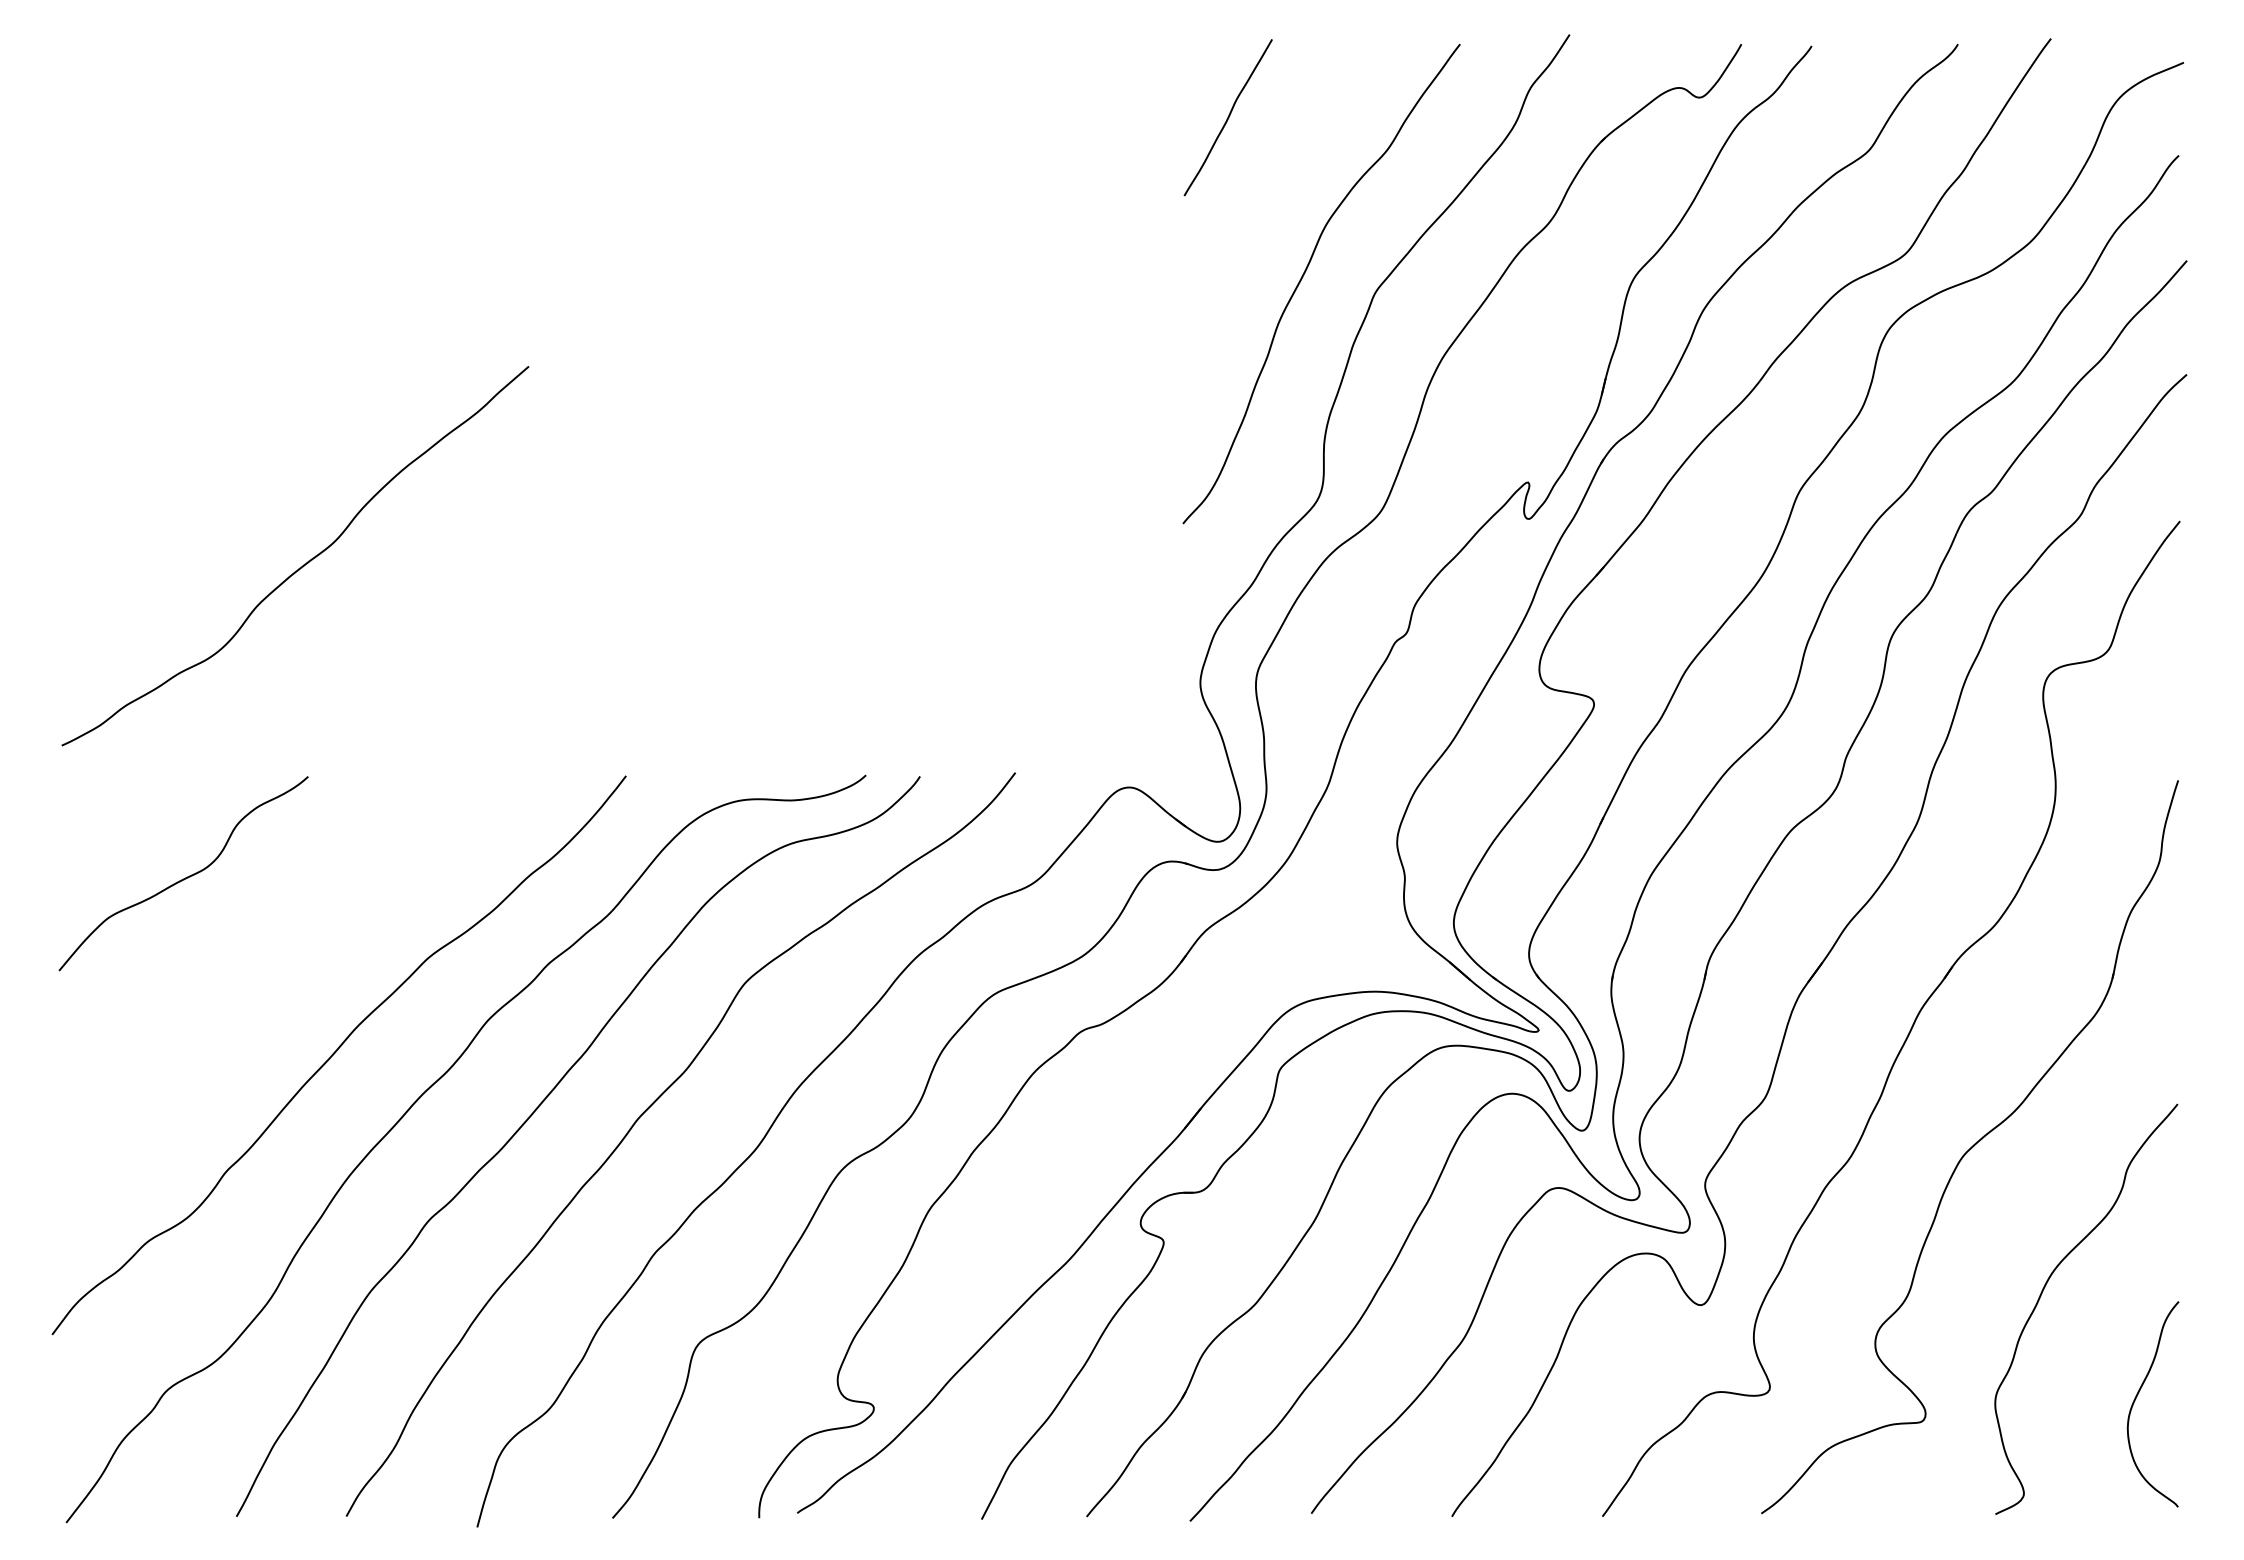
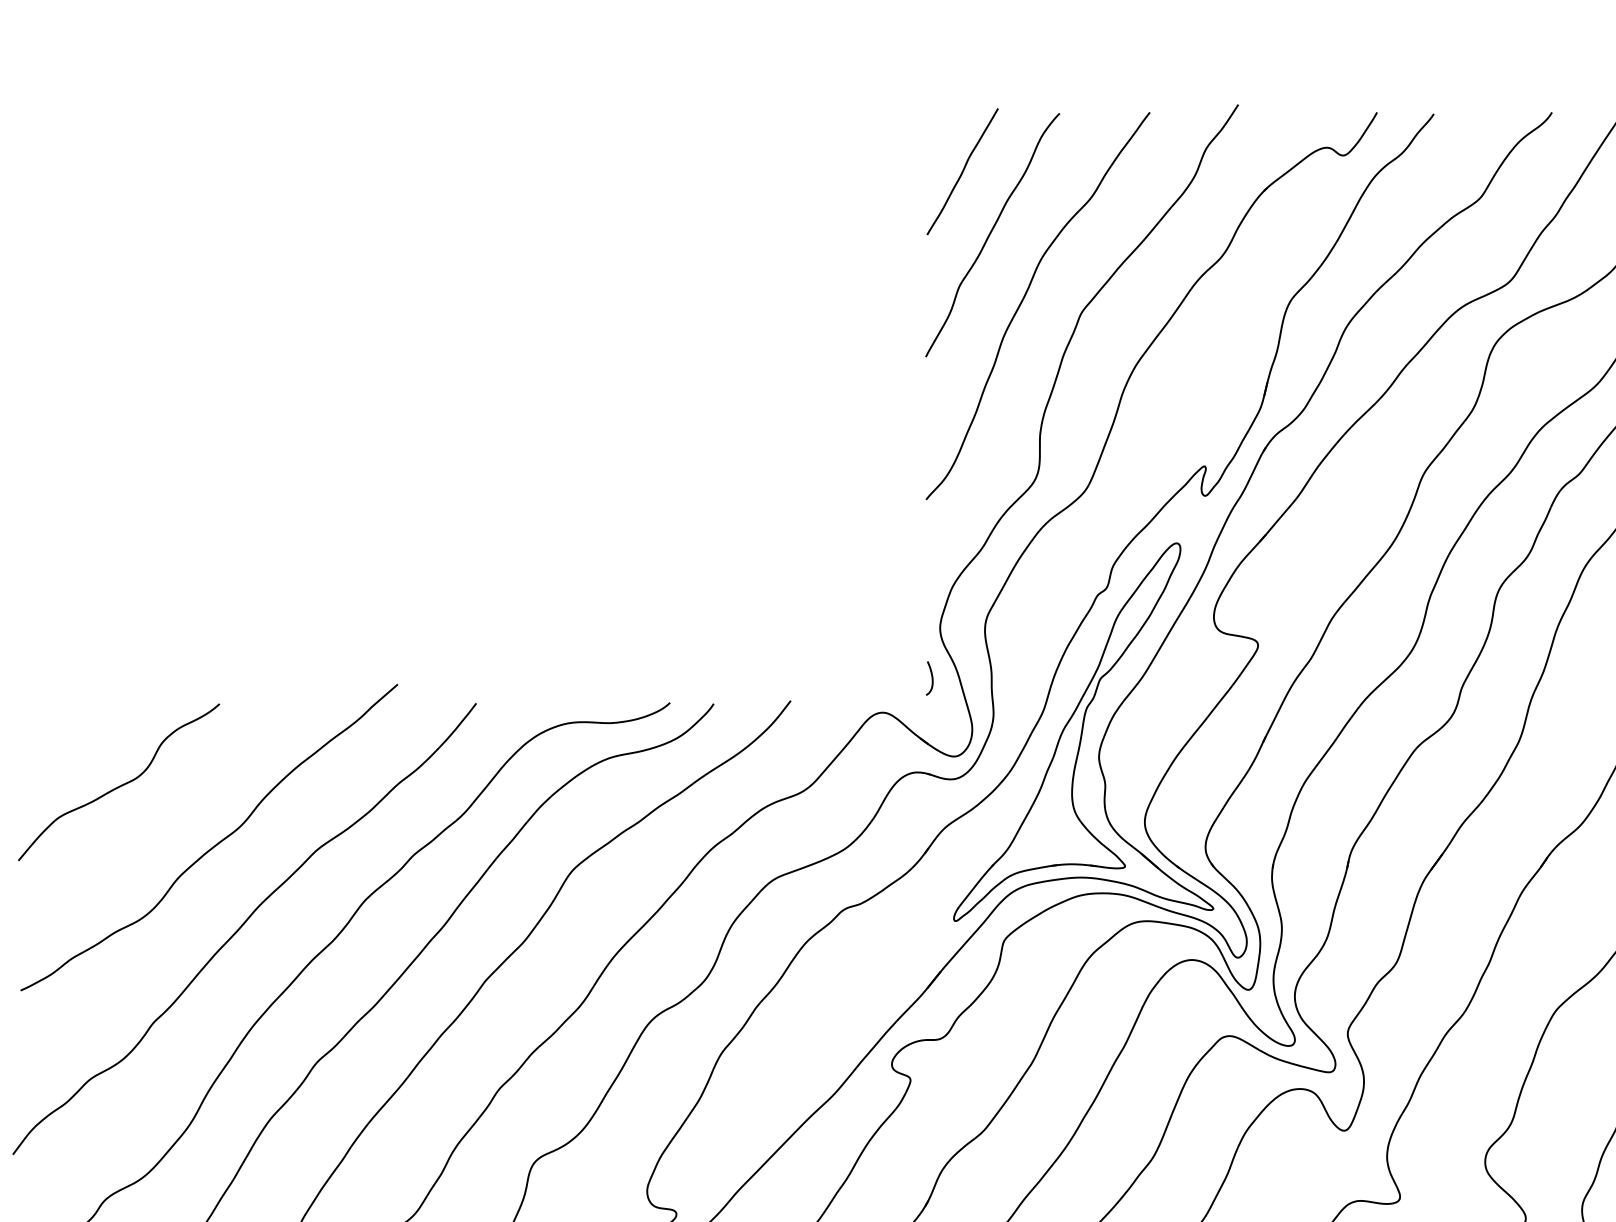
curve: (1263, 194) -> (991, 233), added
curve: (303, 564) -> (215, 844), moved
curve: (1189, 743) -> (931, 677), added
part: (1357, 811) -> (1067, 732), added

